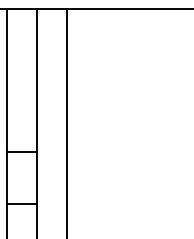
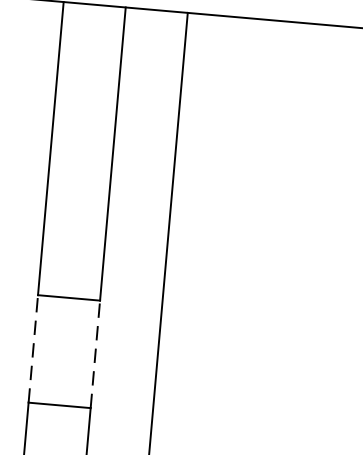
line: (6, 177) -> (33, 347), solid -> dashed
line: (36, 177) -> (94, 352), solid -> dashed

